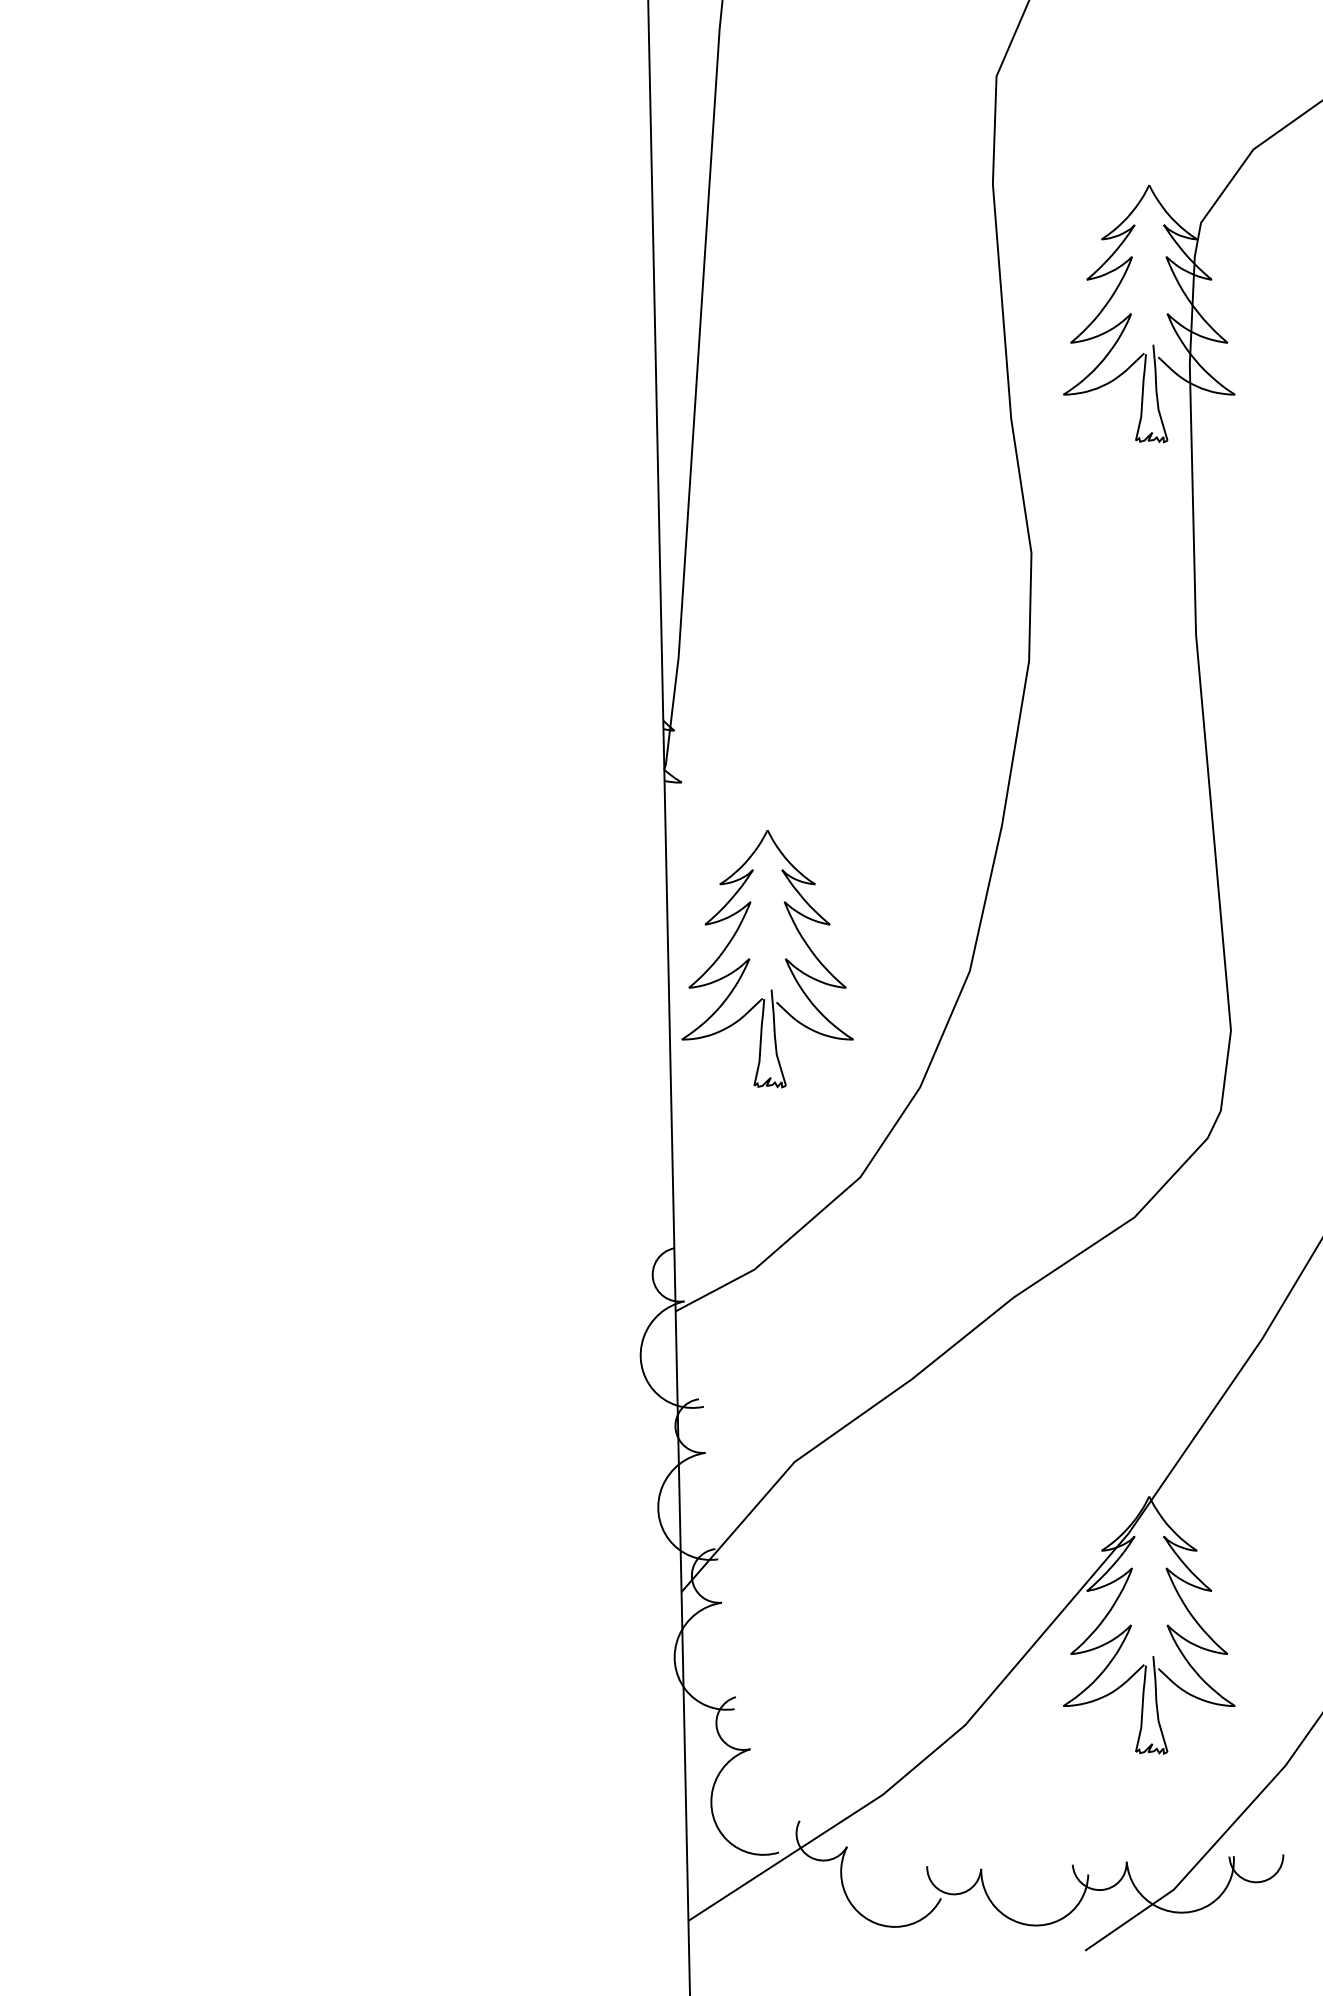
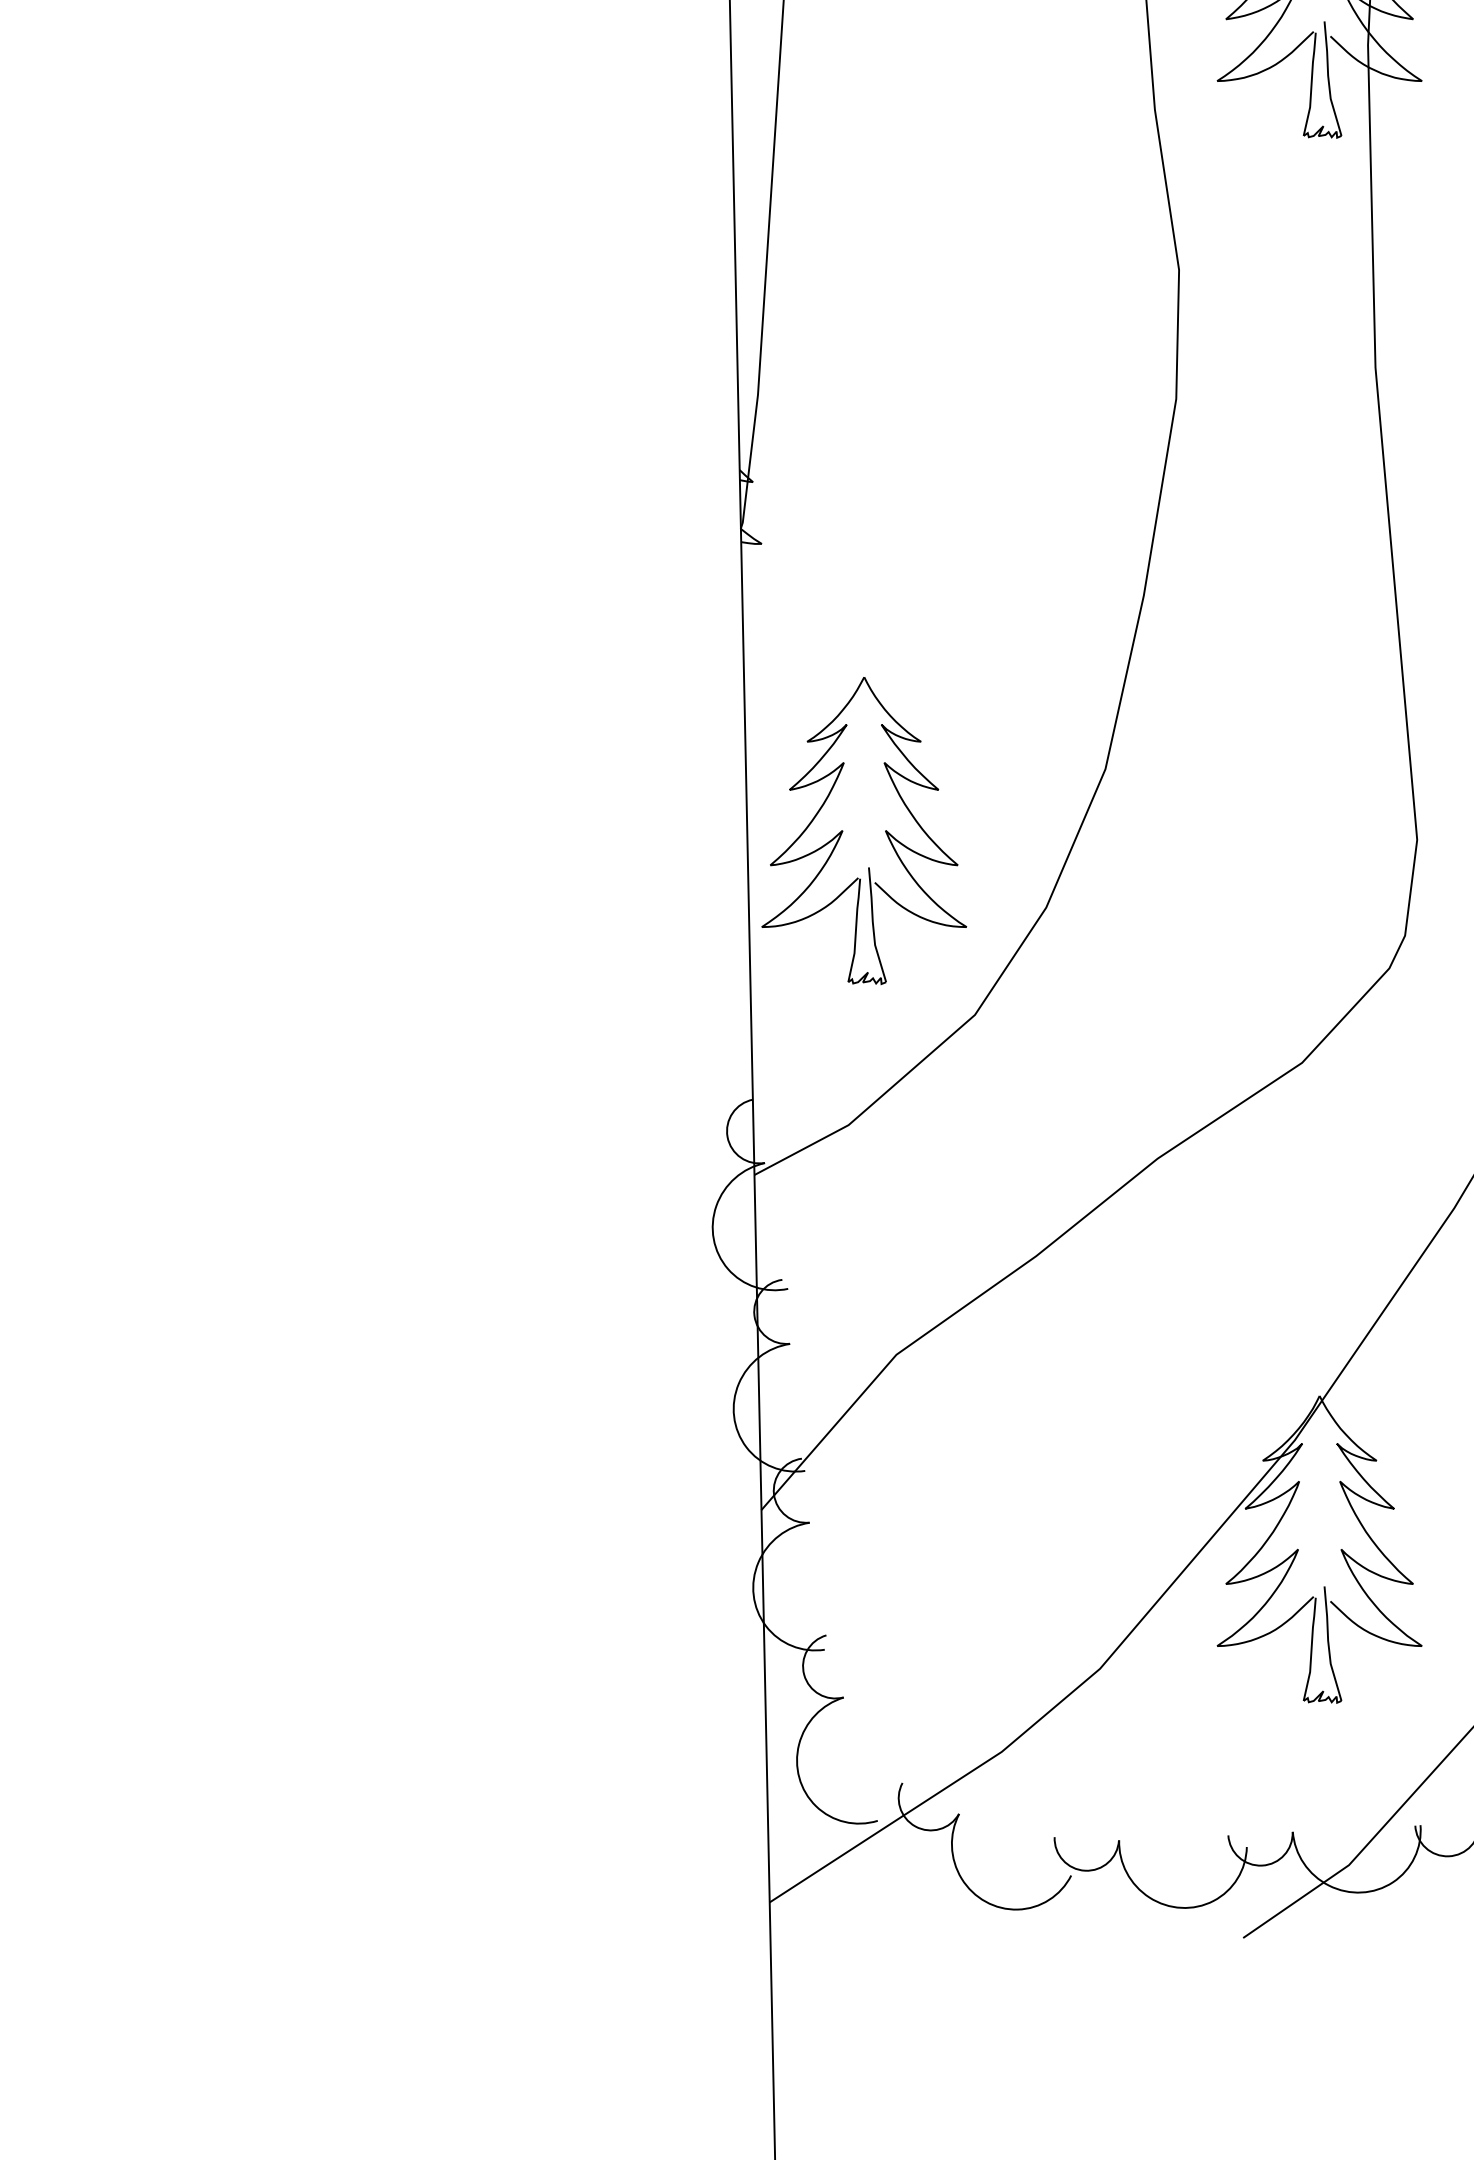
part: (750, 959) -> (843, 831), moved

